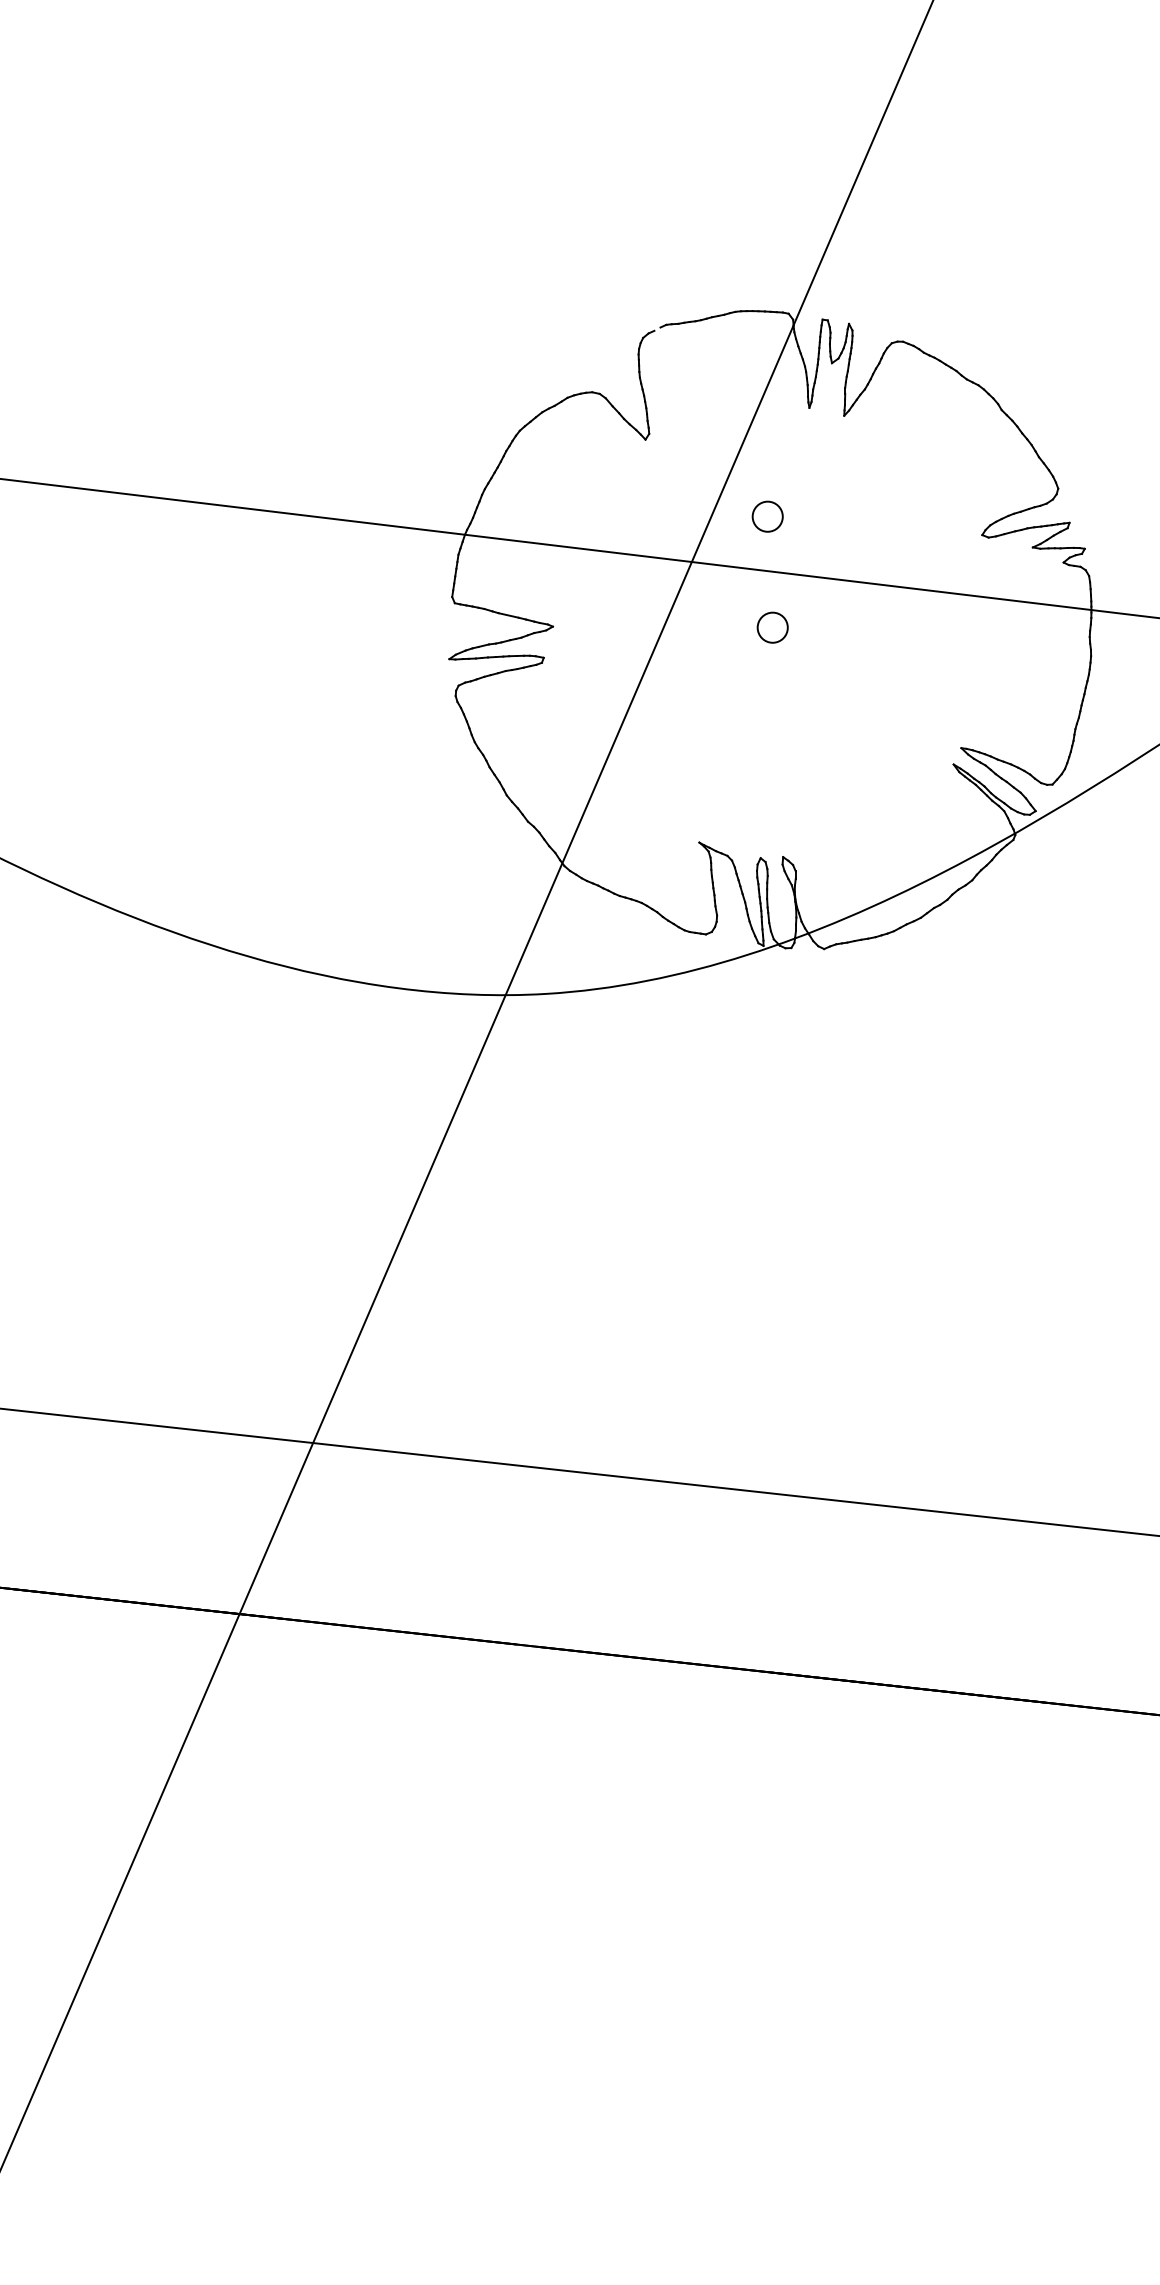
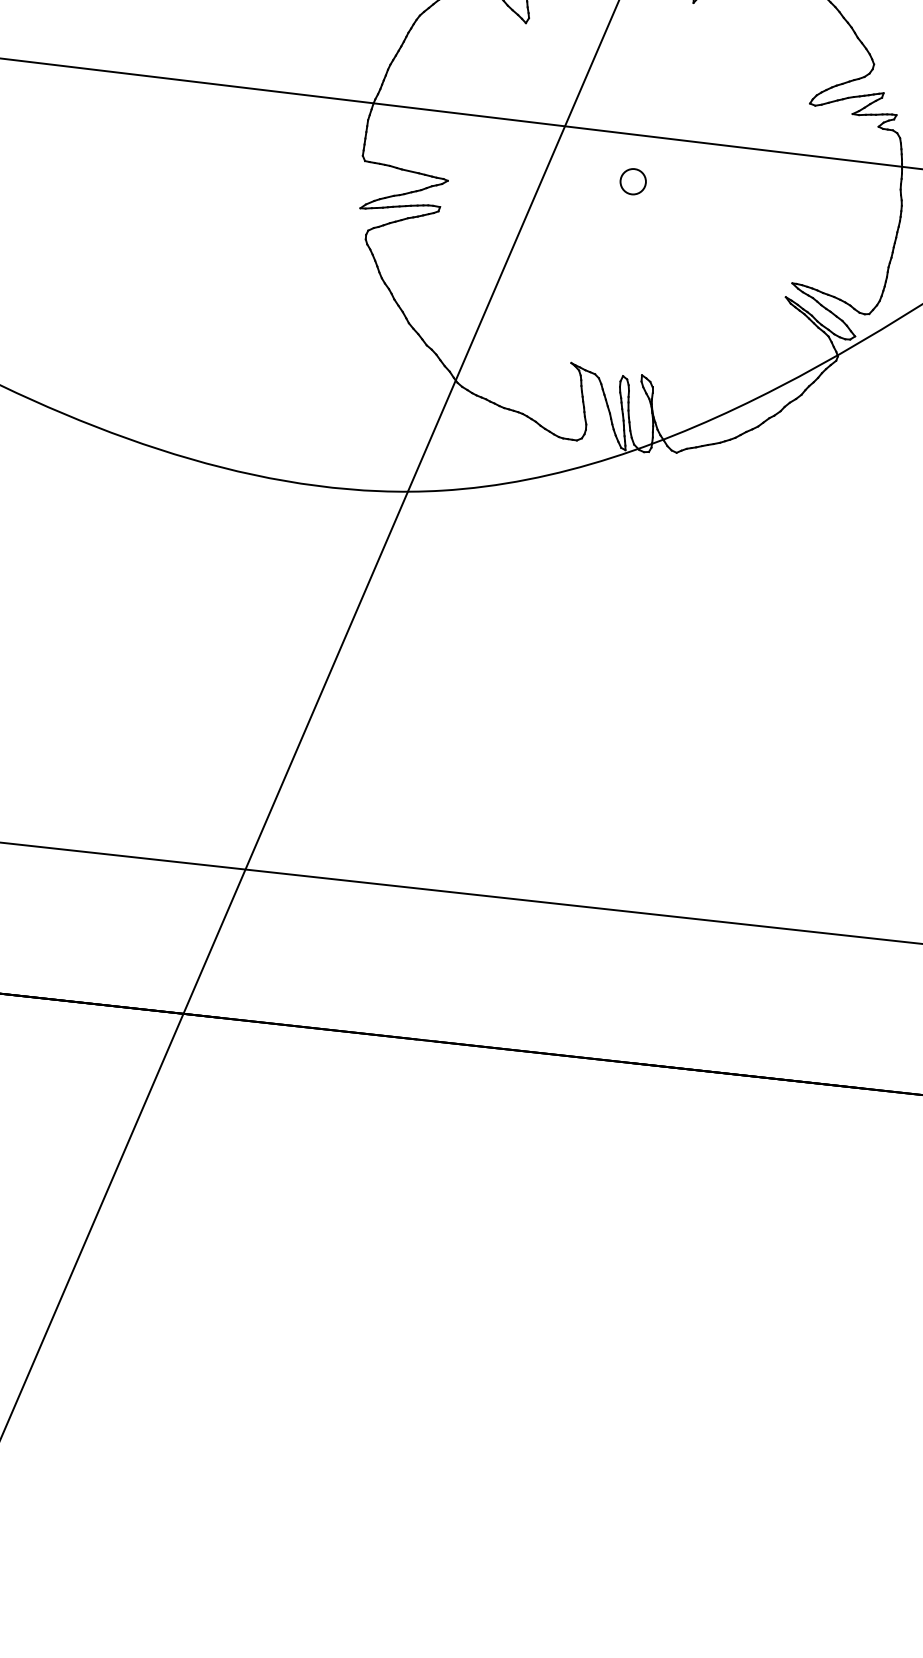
circle: (767, 516) -> (628, 87), removed

